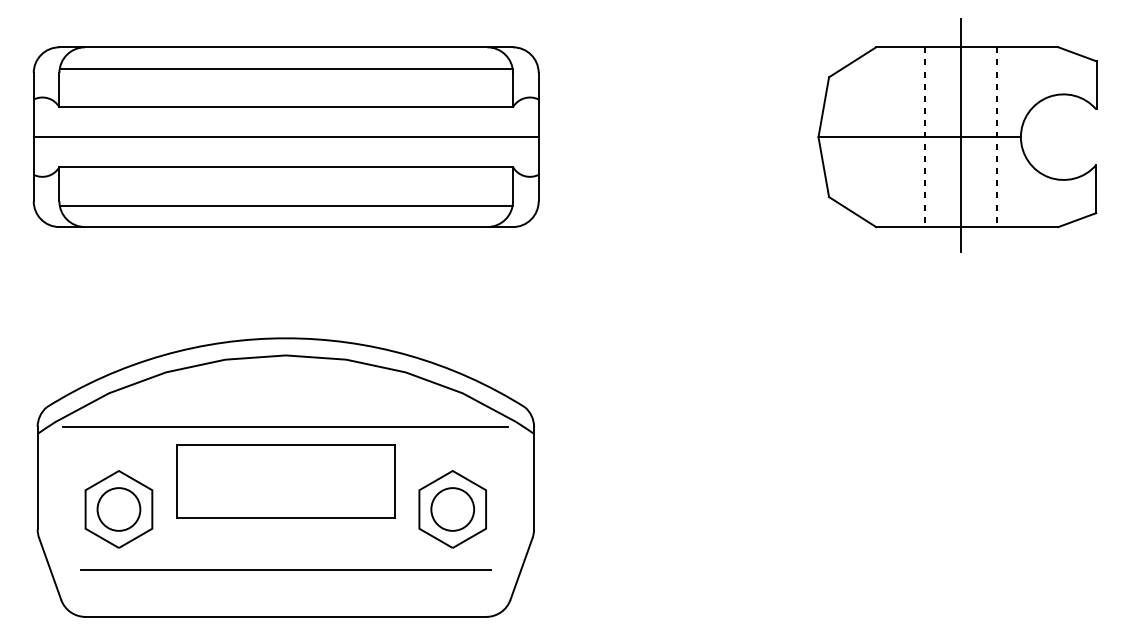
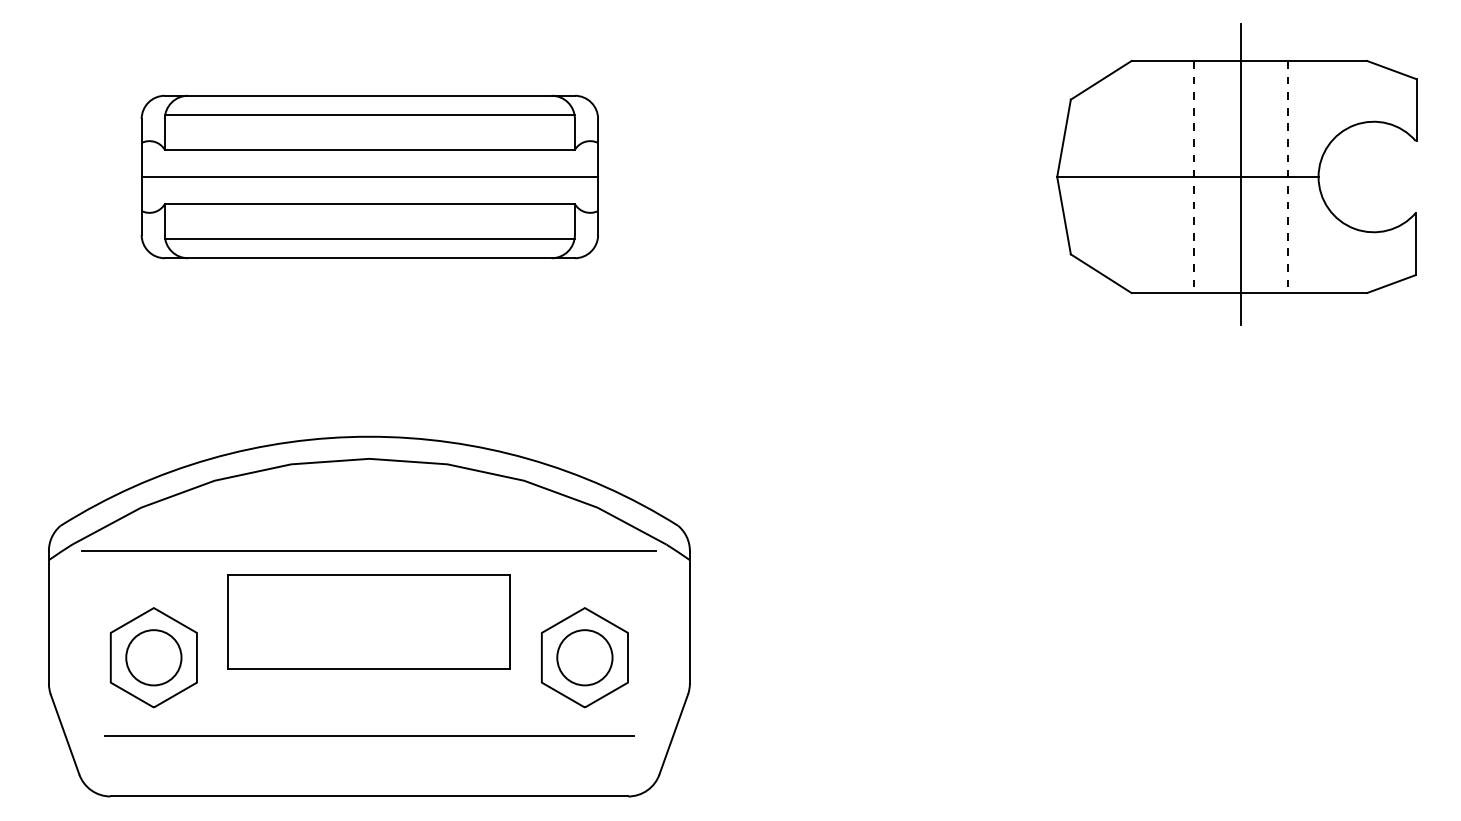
part: (285, 136) -> (369, 176), size x0.7

